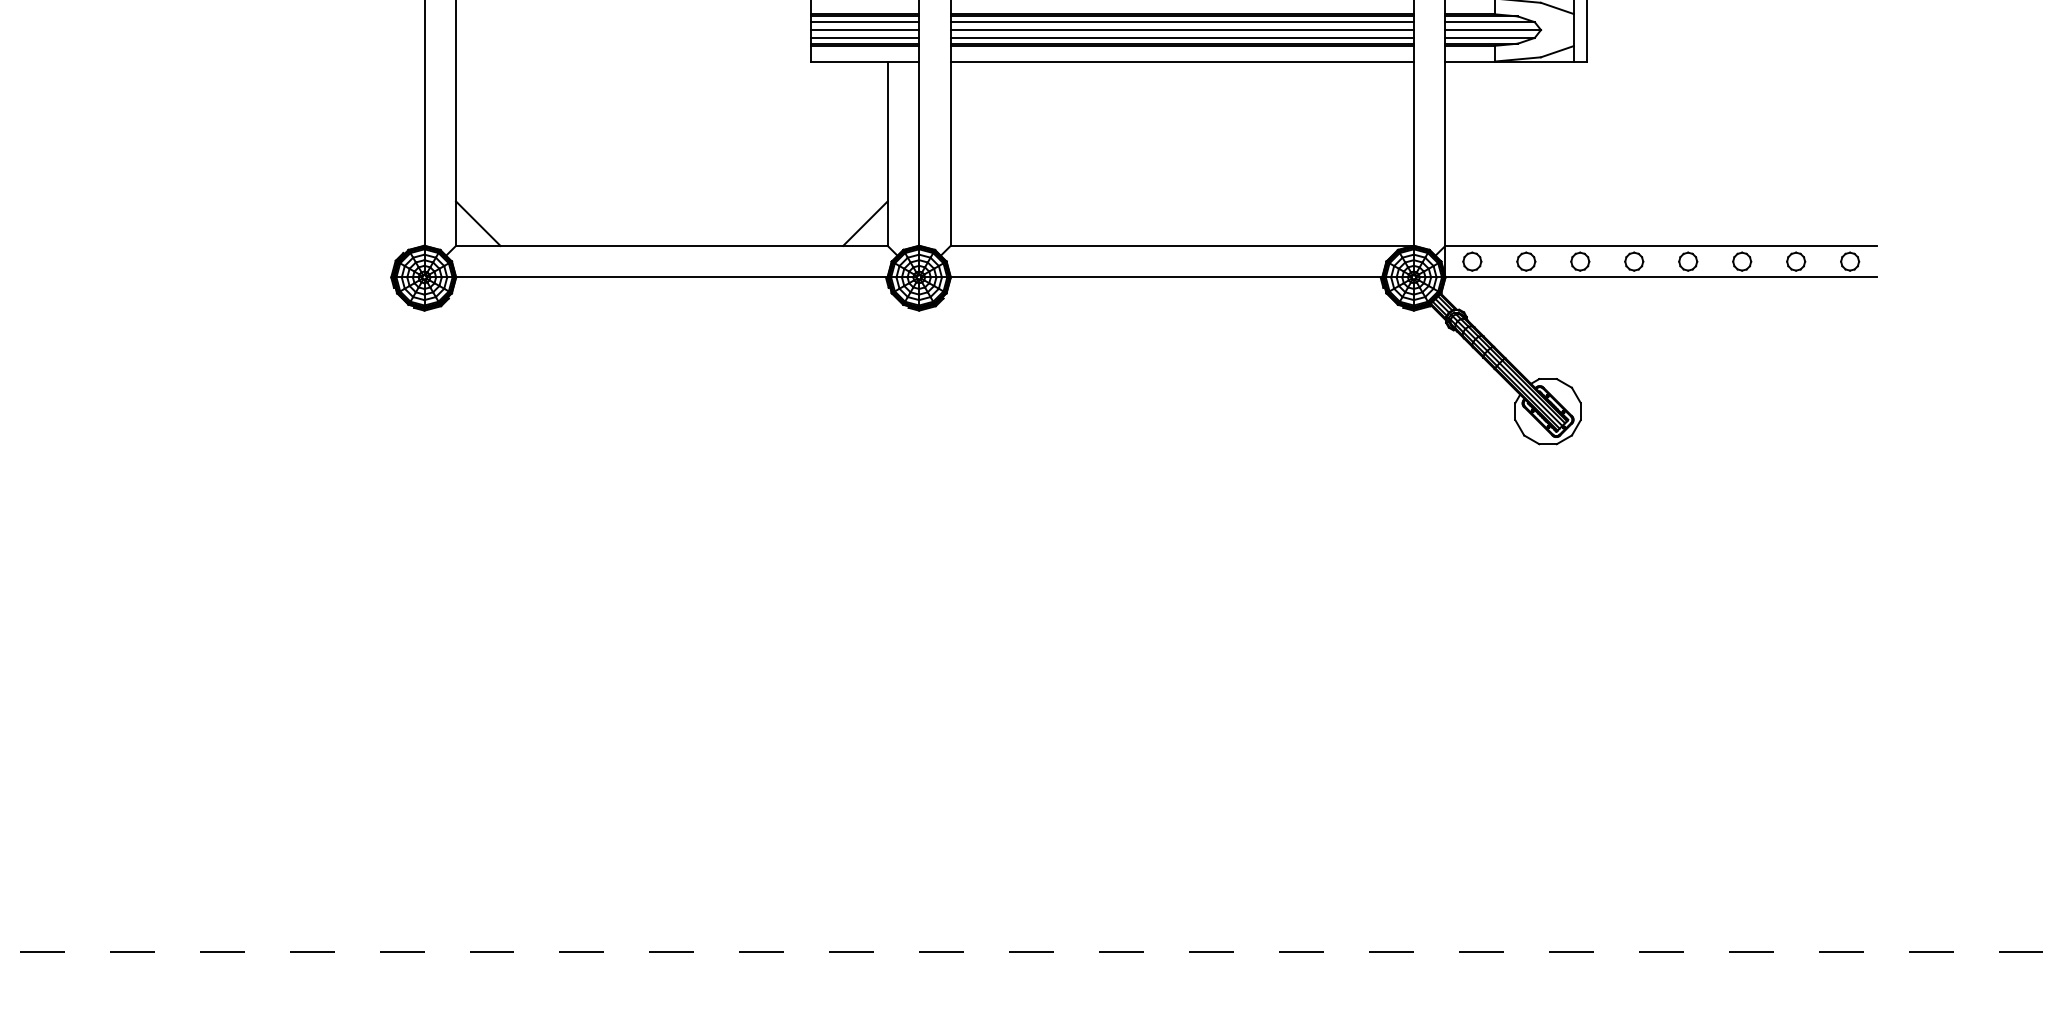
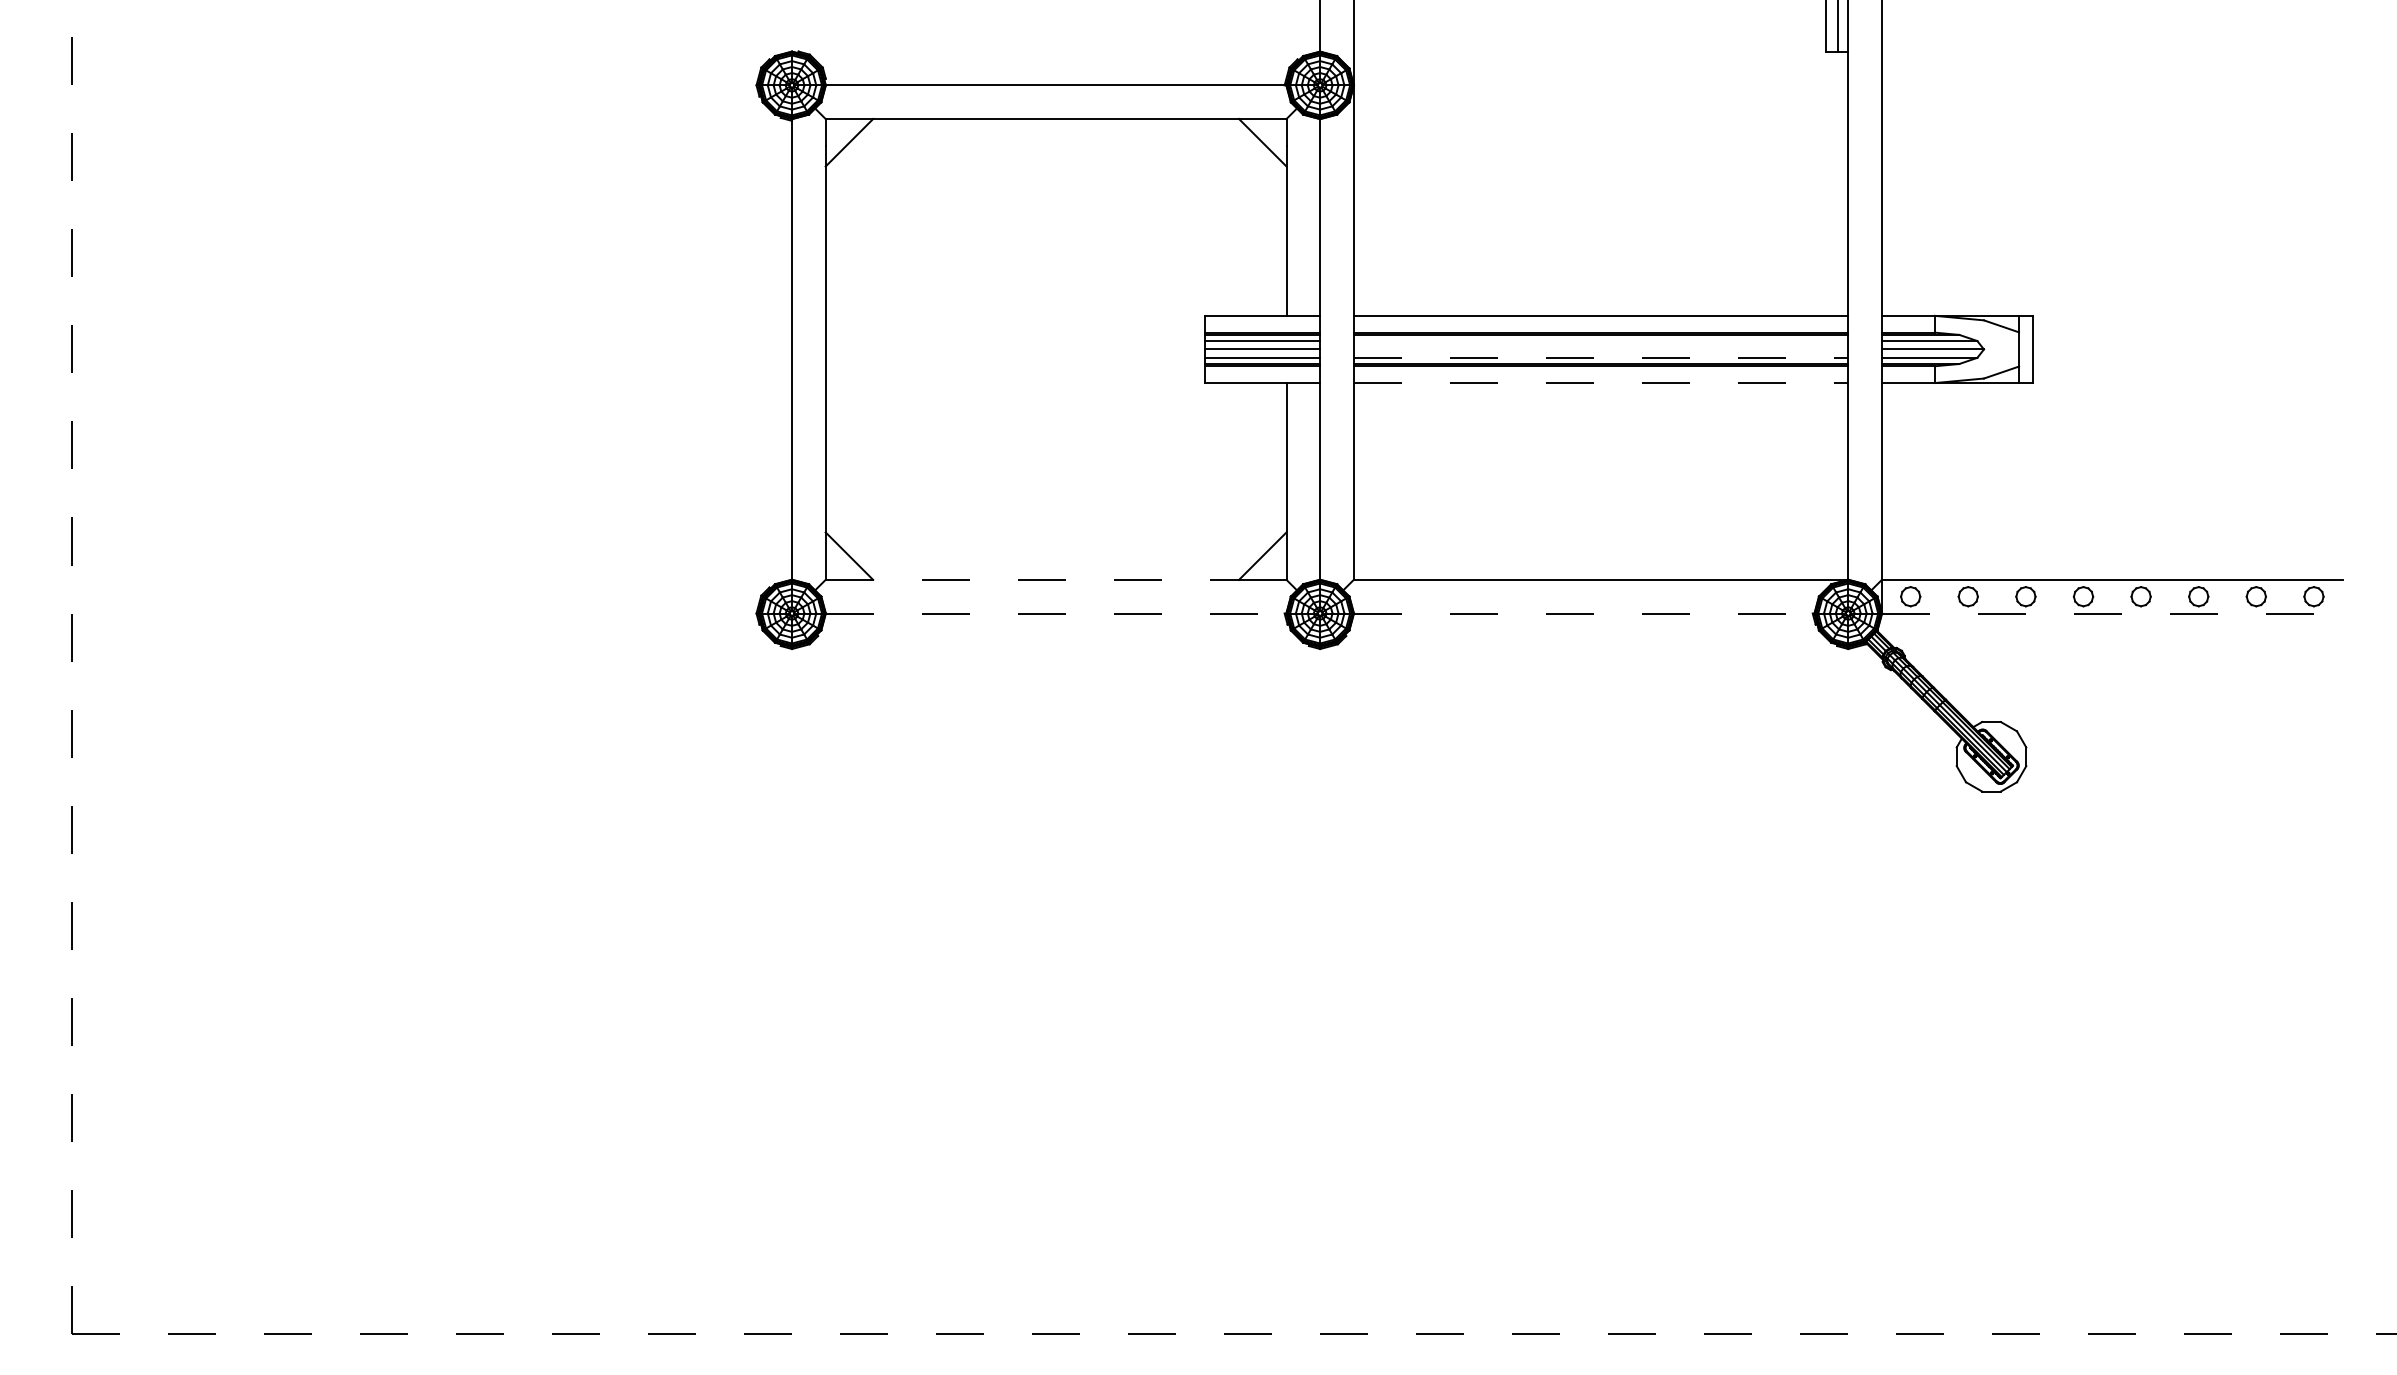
line: (1181, 22) -> (1600, 341), removed
line: (1181, 30) -> (1600, 349), removed
line: (1182, 37) -> (1601, 357), solid -> dashed
line: (1182, 61) -> (1601, 383), solid -> dashed
line: (649, 245) -> (1032, 579), solid -> dashed
line: (672, 277) -> (1056, 613), solid -> dashed
line: (1166, 277) -> (1584, 613), solid -> dashed
line: (1661, 277) -> (2112, 613), solid -> dashed

